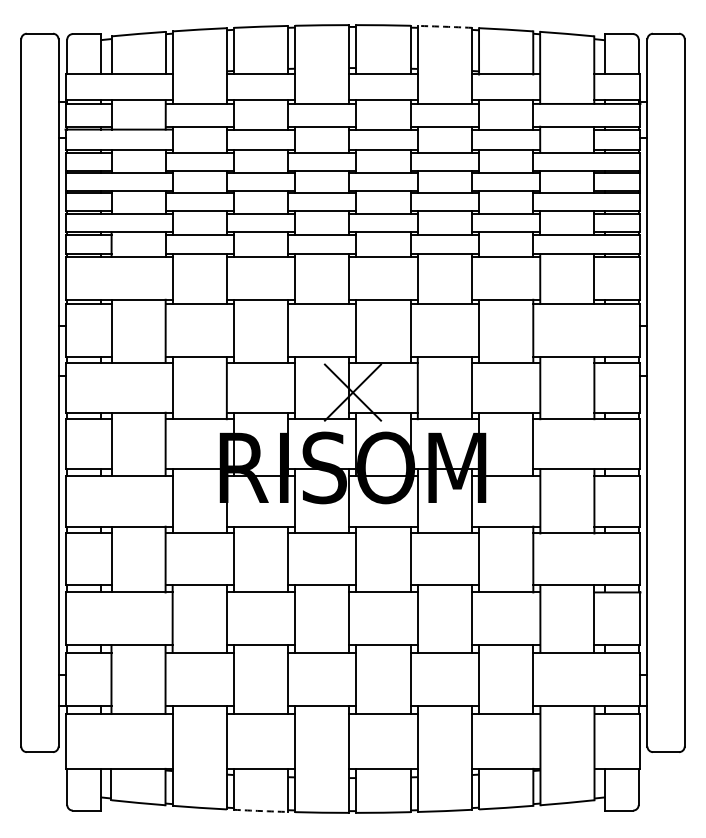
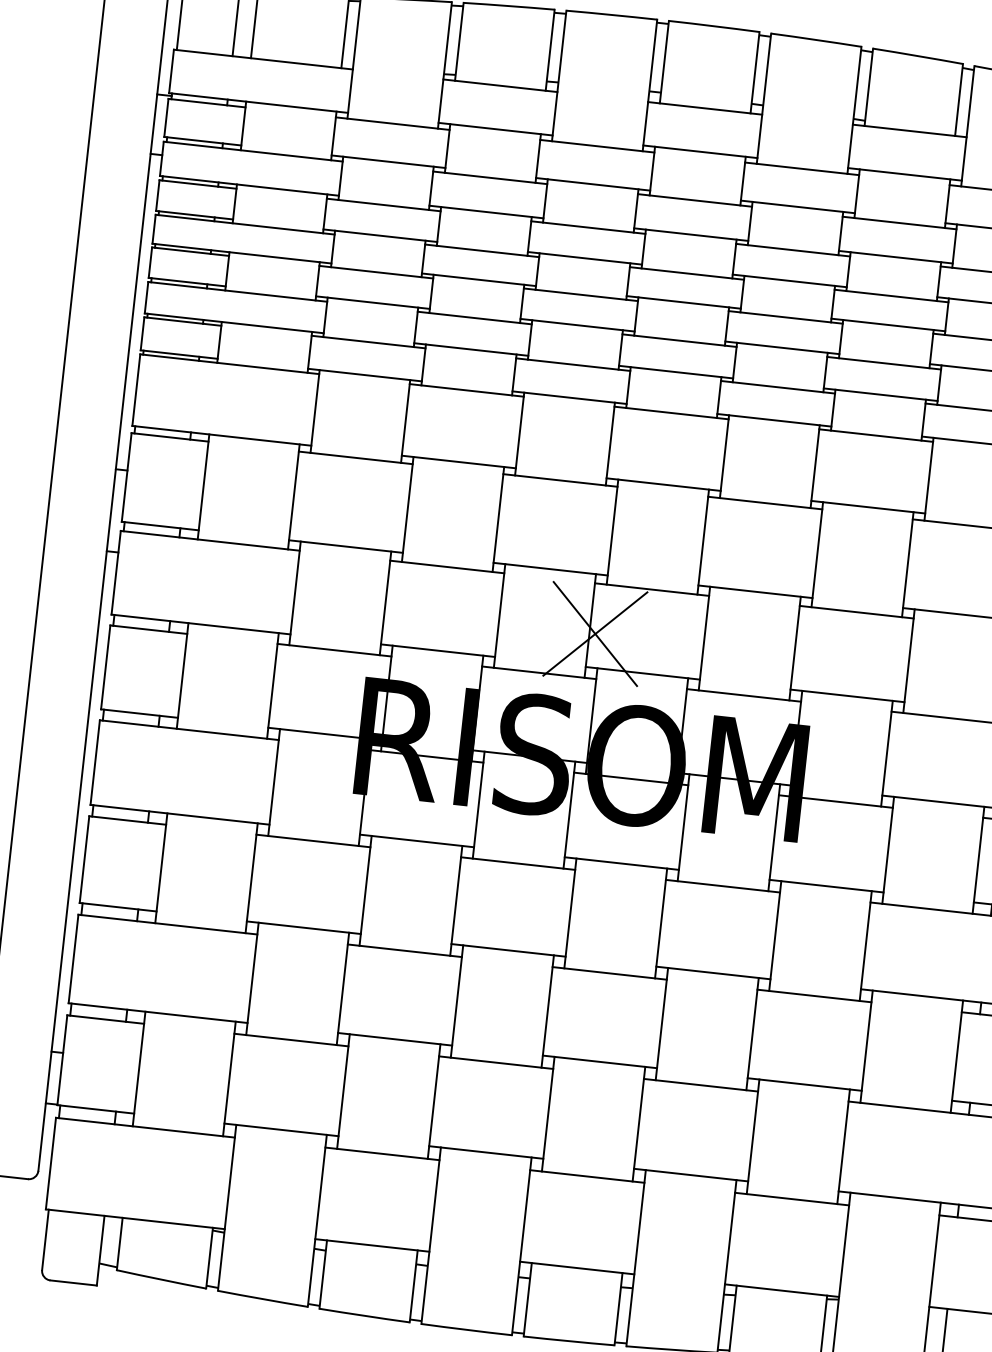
arc: (444, 26) -> (815, 39), dashed -> solid
arc: (260, 811) -> (363, 1316), dashed -> solid

